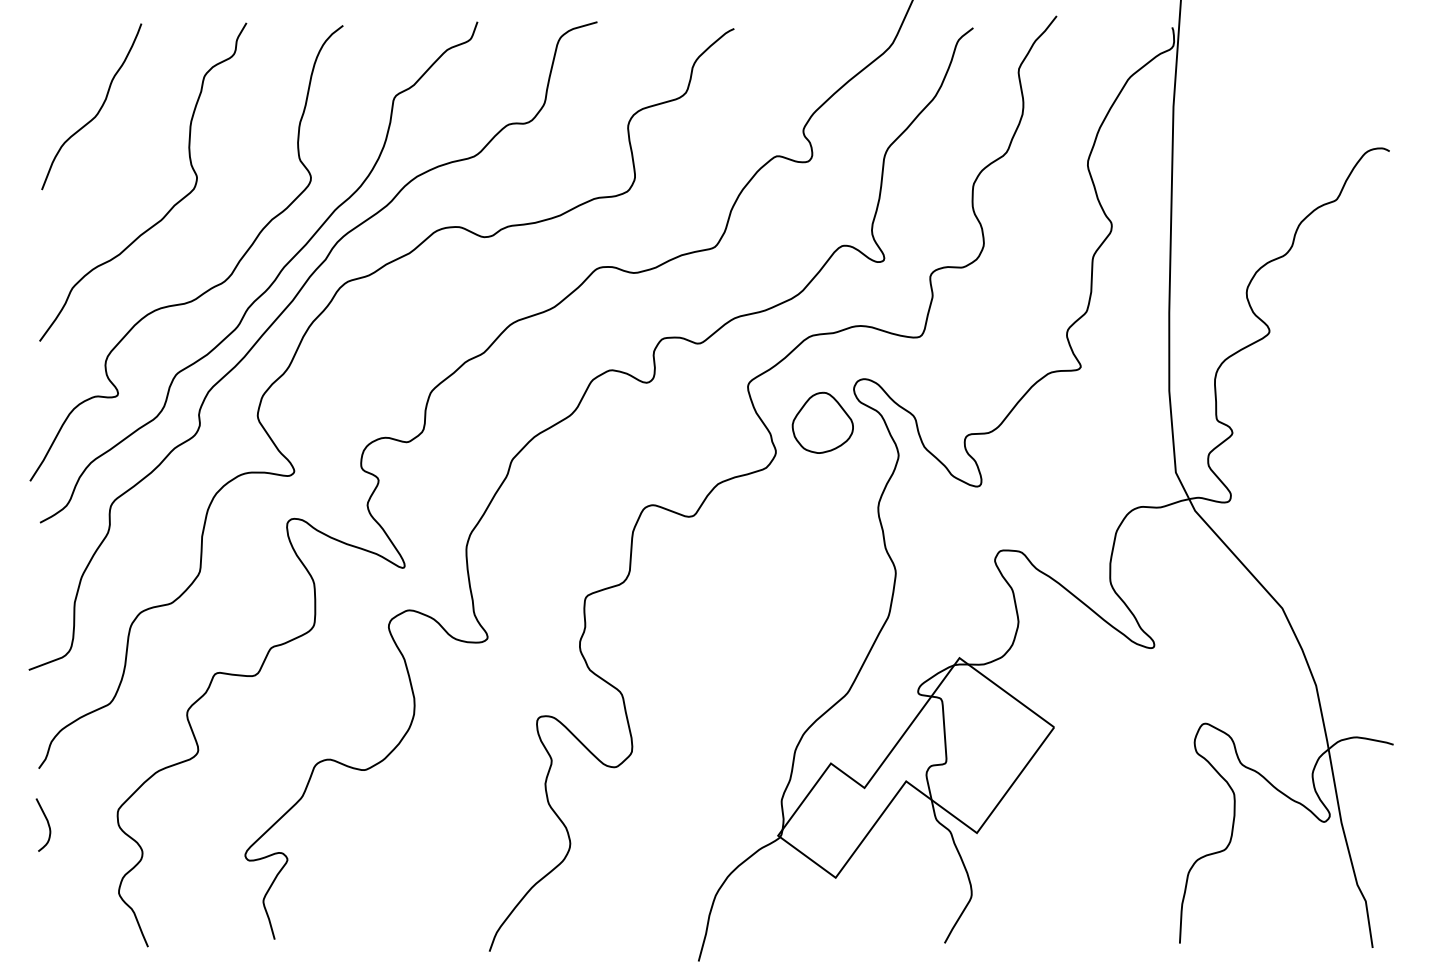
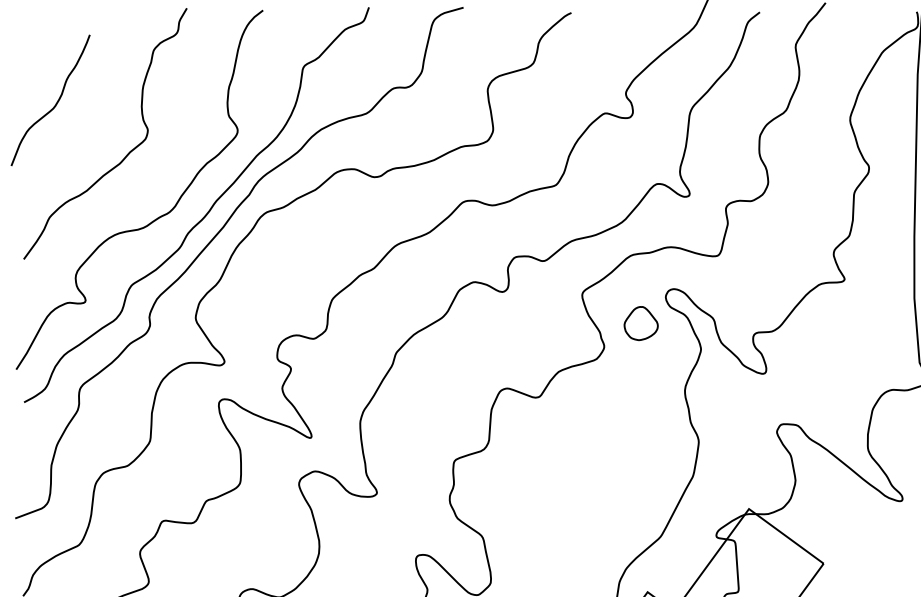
curve: (98, 110) -> (55, 103), moved
part: (822, 422) -> (640, 323), size x0.7

